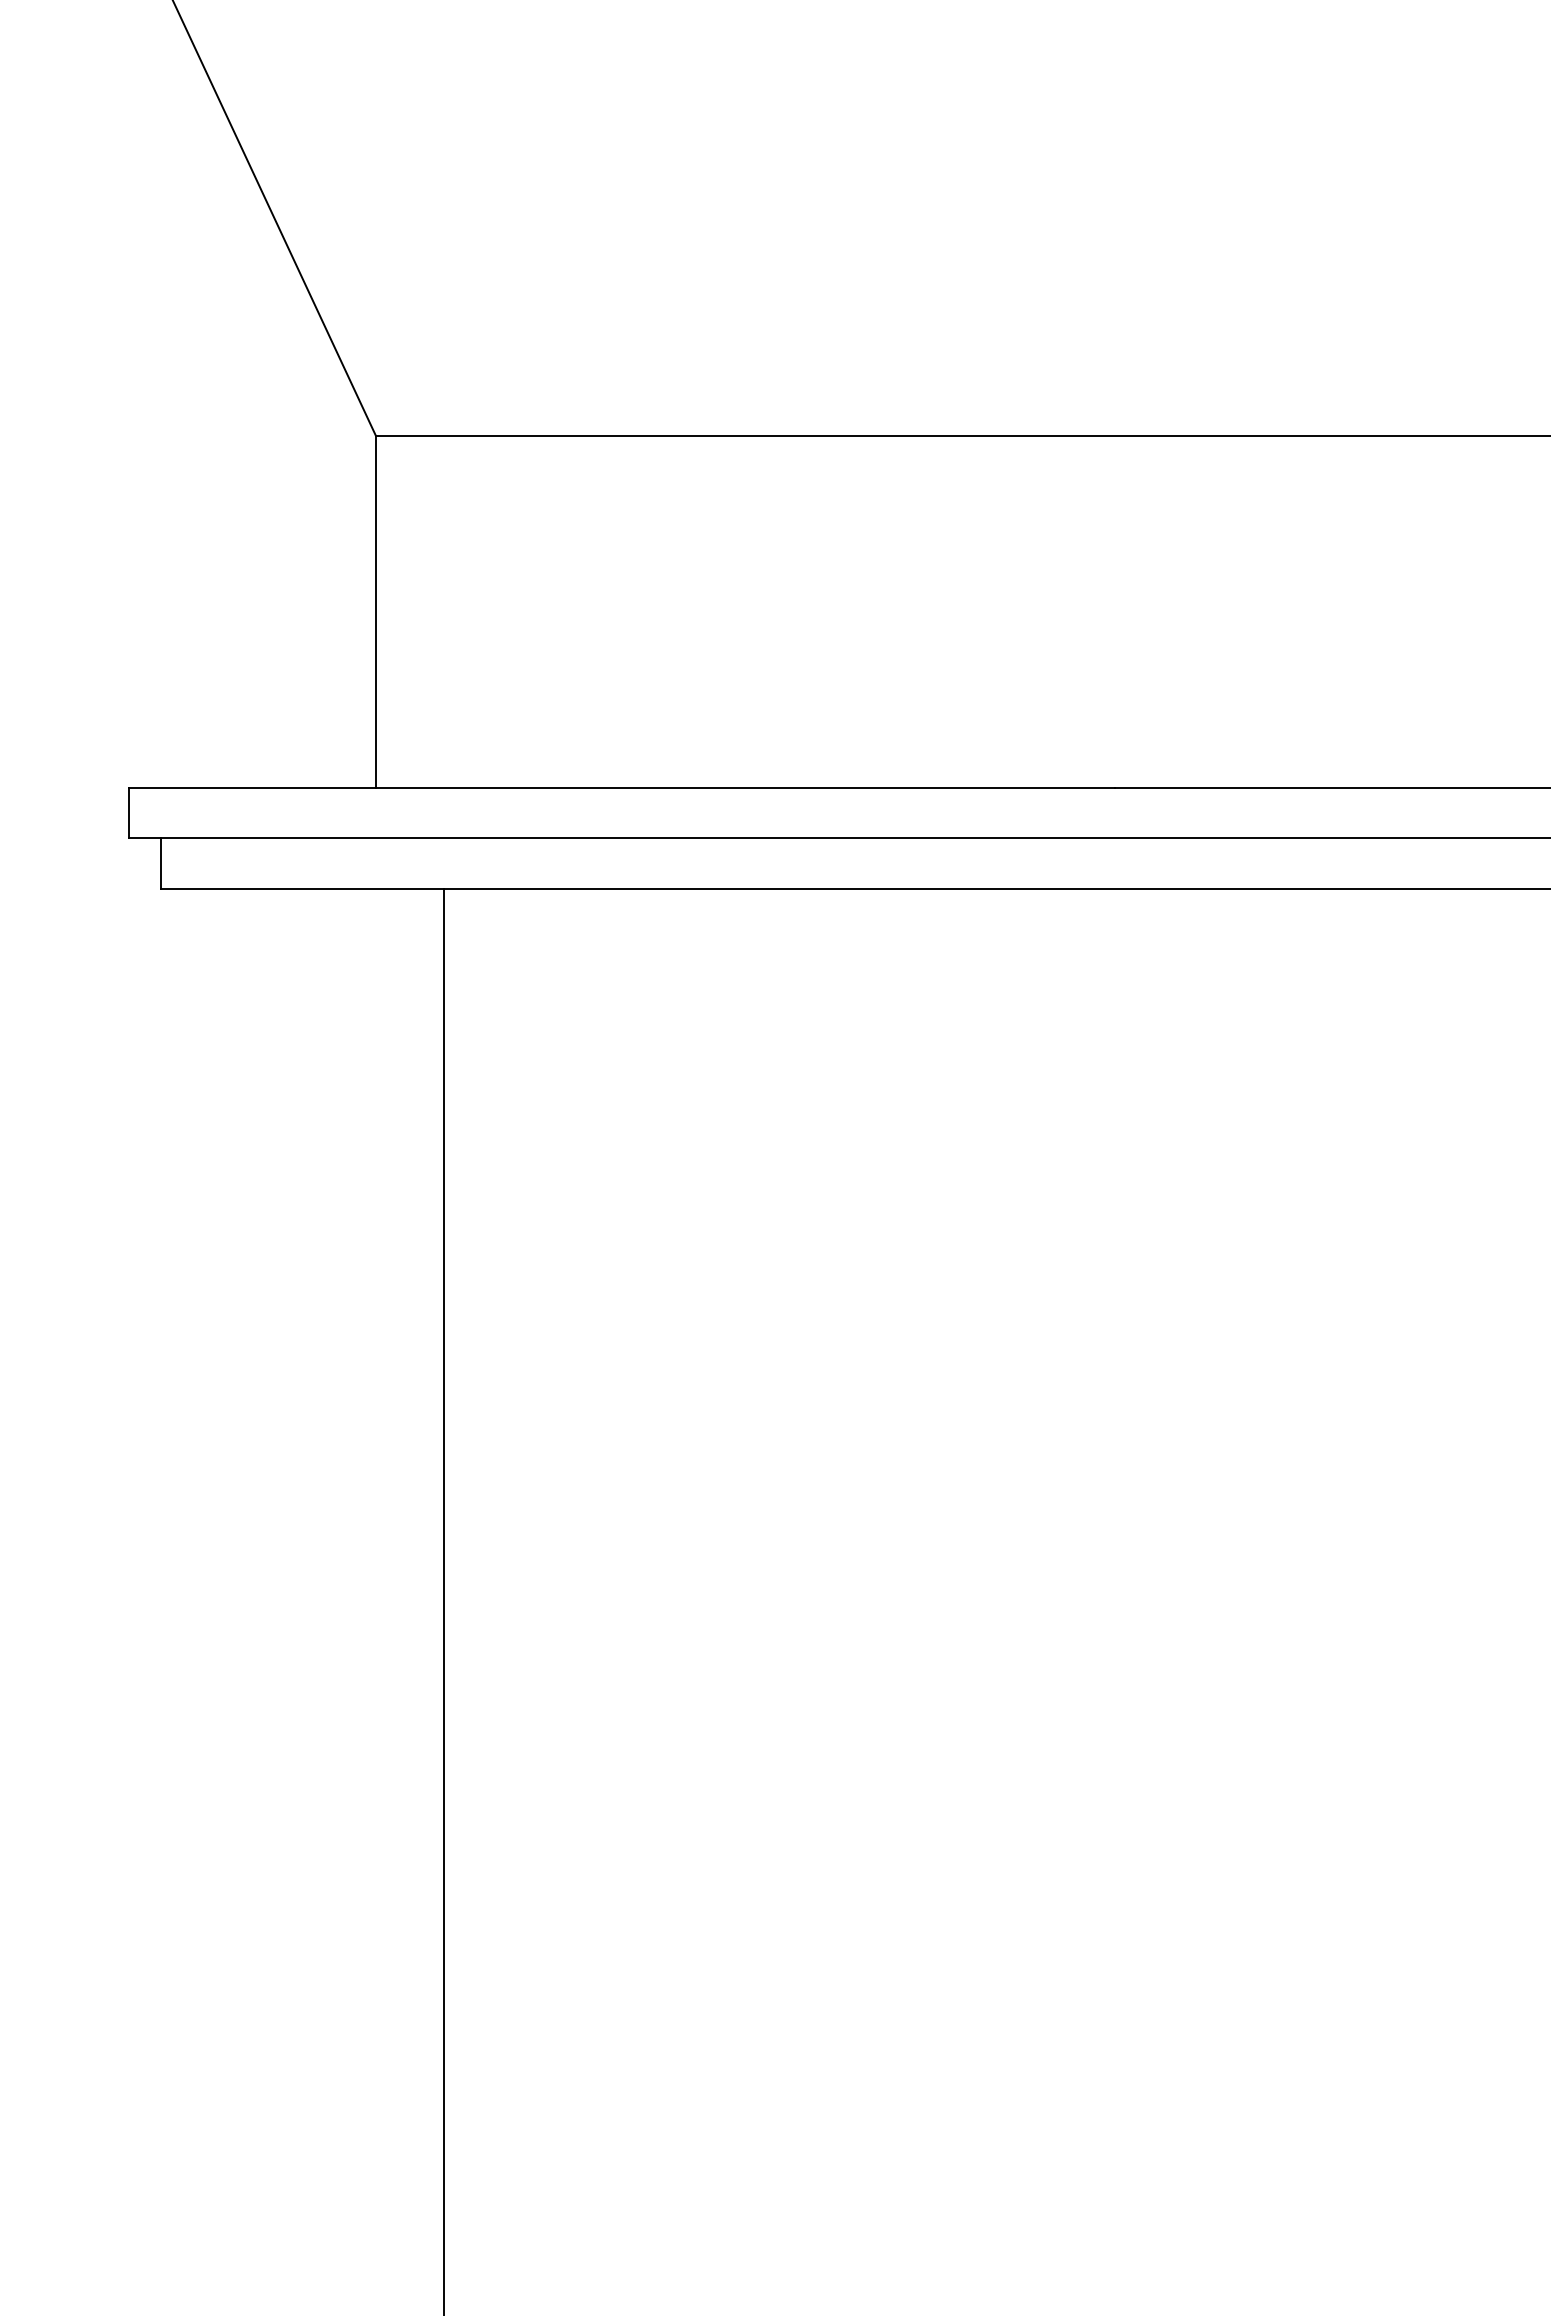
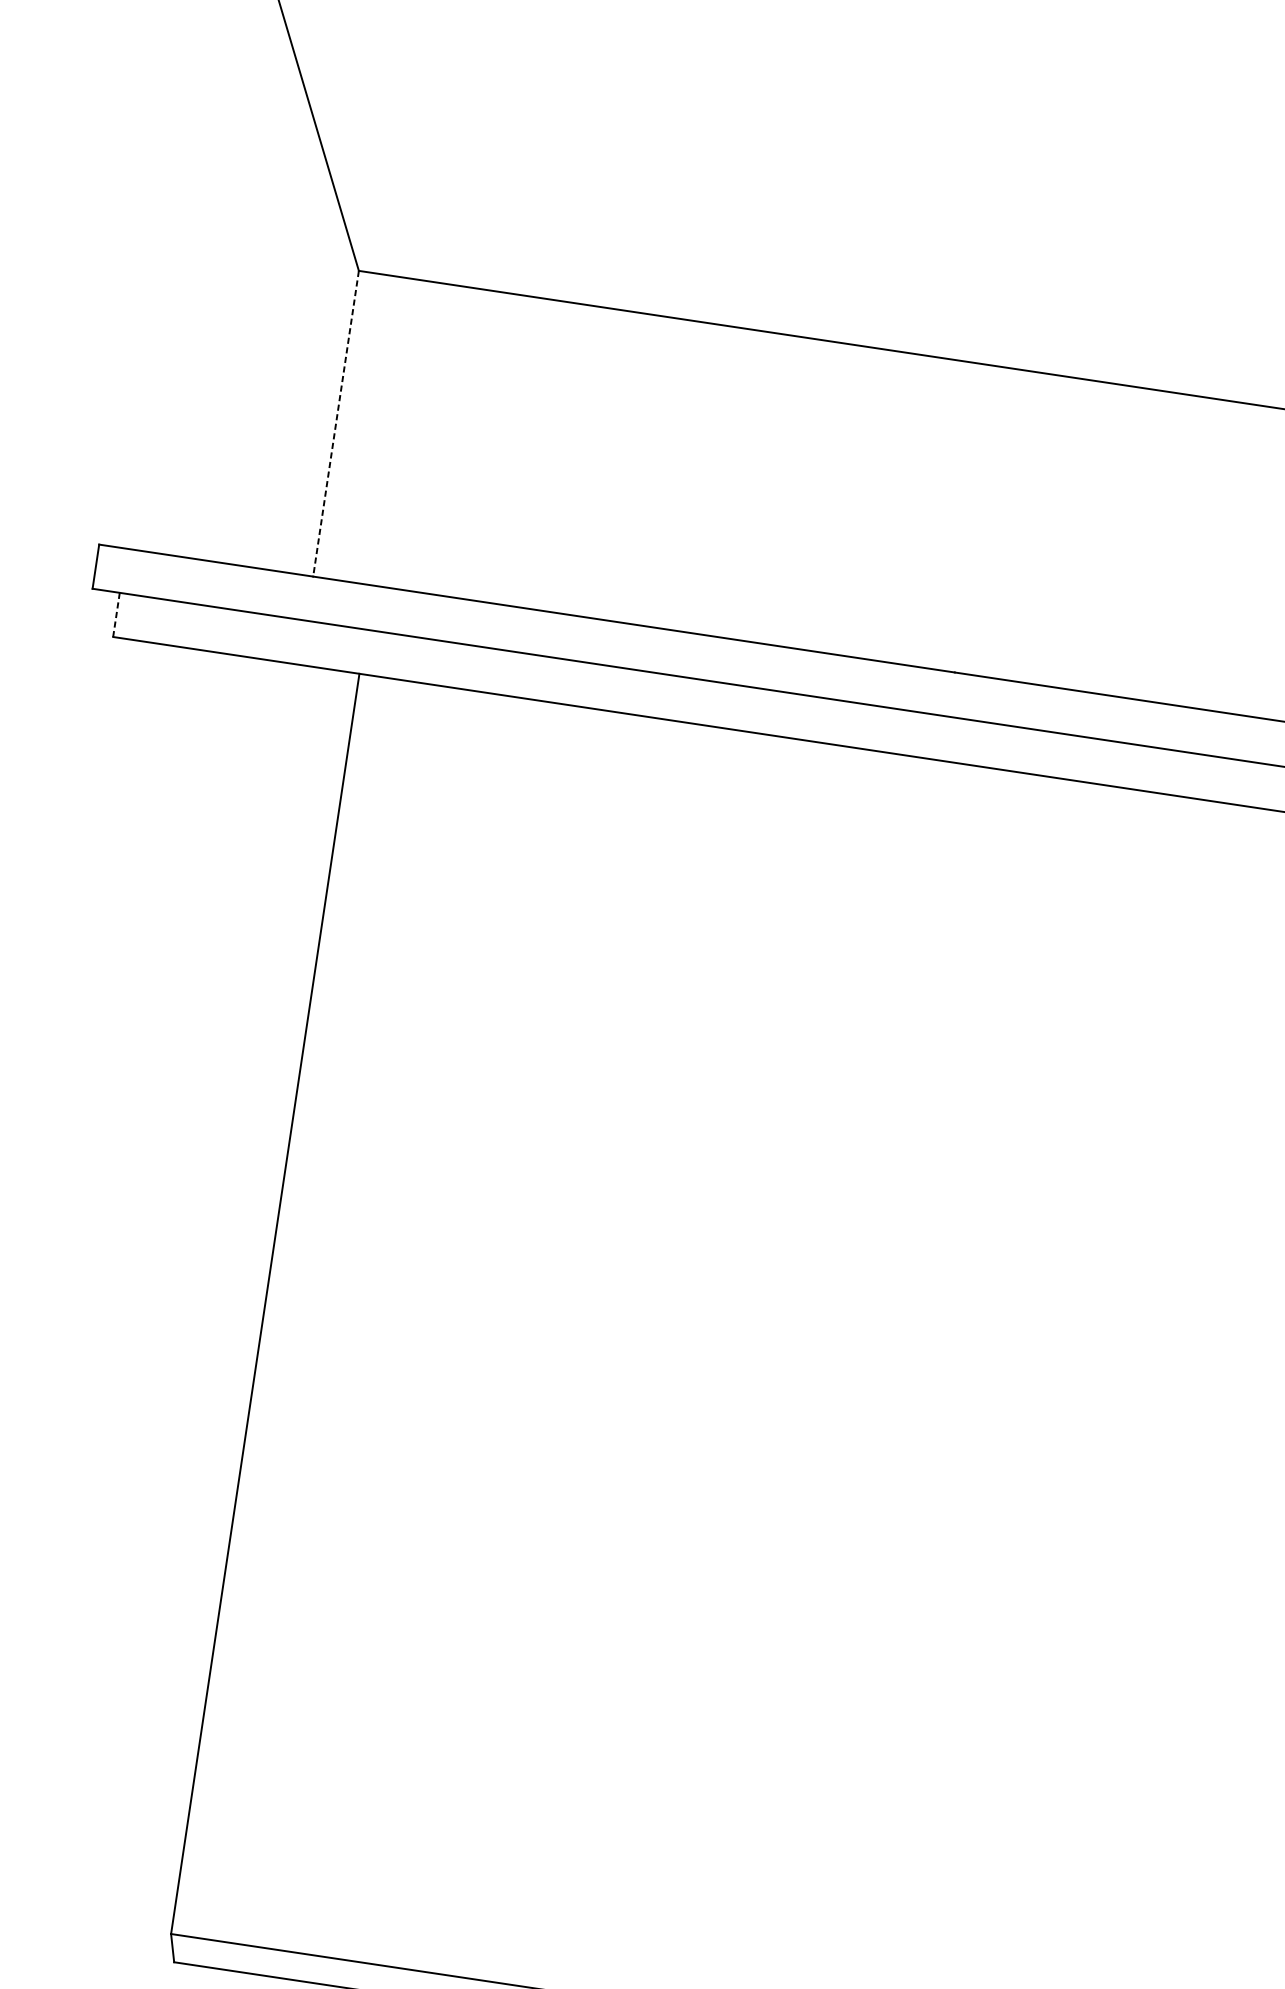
line: (375, 611) -> (335, 423), solid -> dashed
line: (160, 864) -> (116, 615), solid -> dashed

